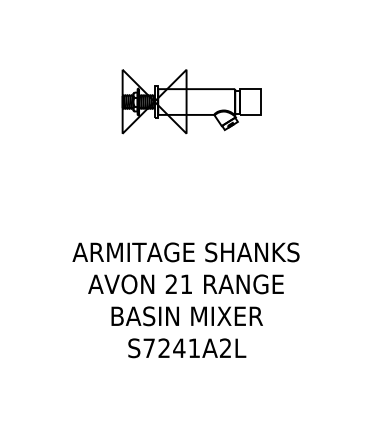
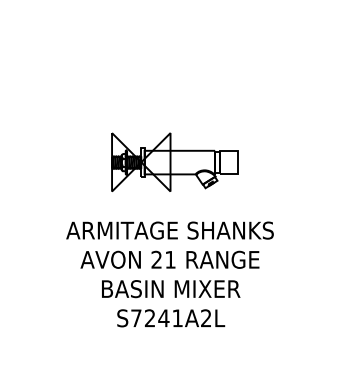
part: (191, 101) -> (175, 162), moved

